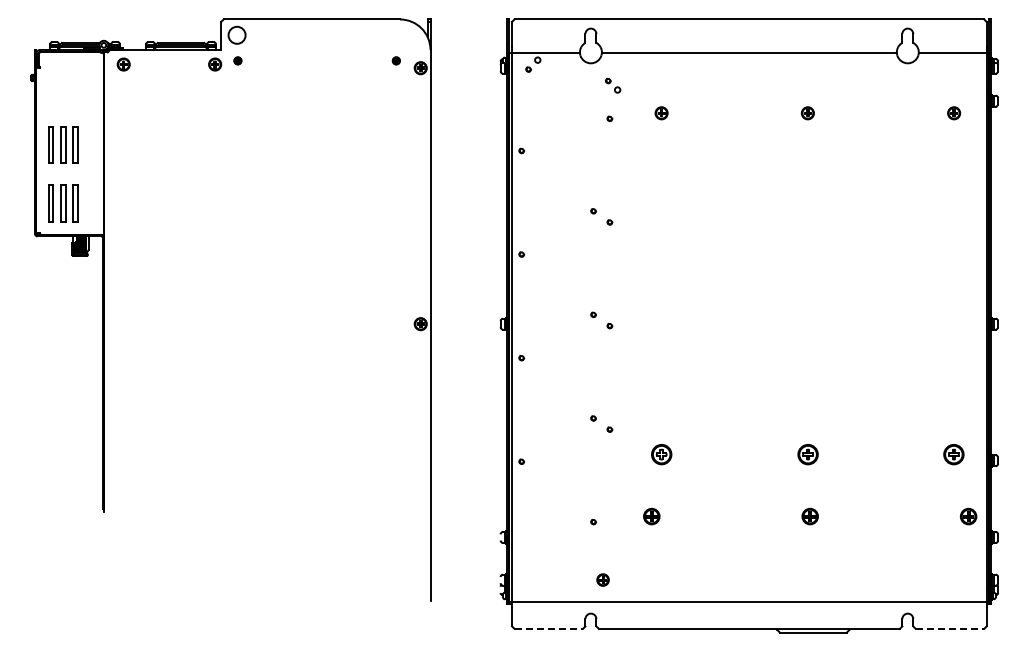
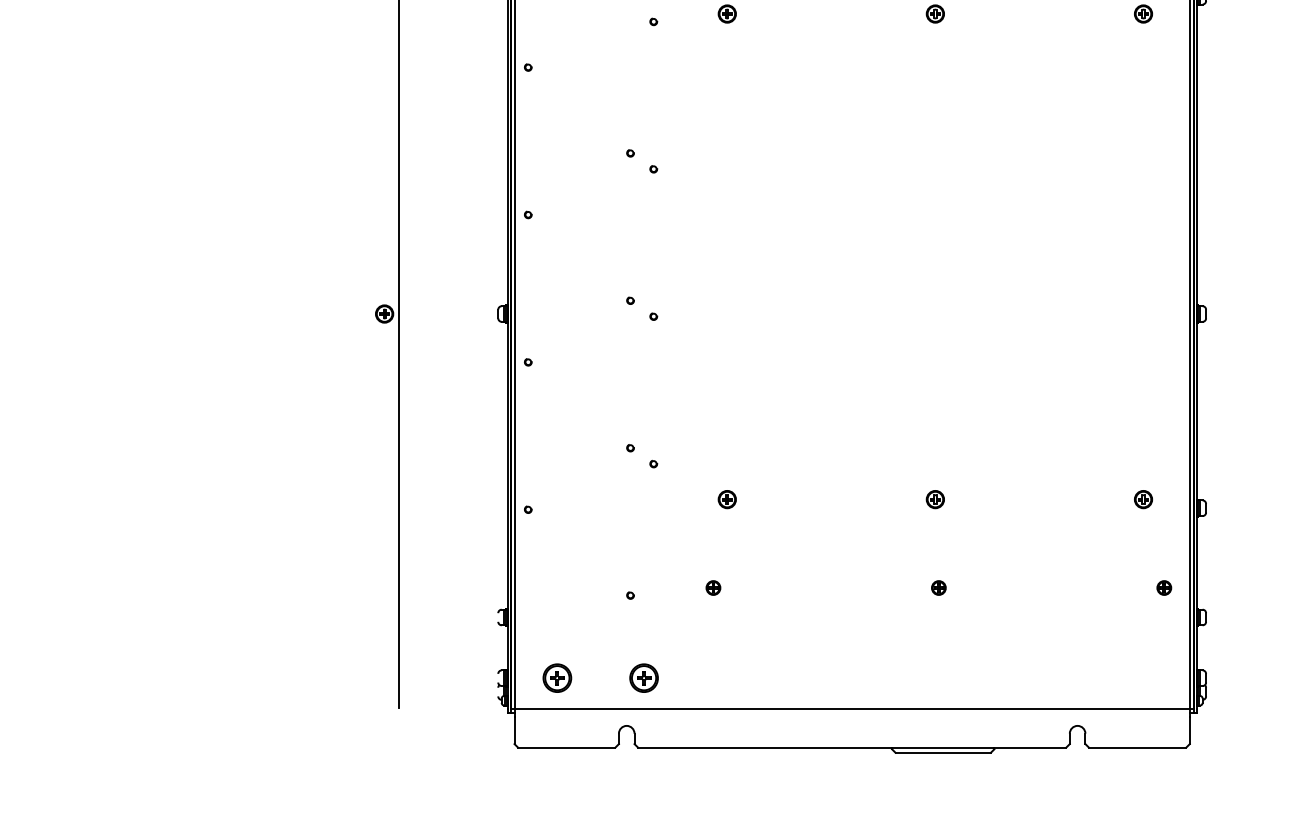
part: (661, 454) -> (727, 499), size x0.62
part: (807, 454) -> (934, 499), size x0.62
part: (954, 454) -> (1144, 499), size x0.62
part: (651, 516) -> (712, 587), size x0.62
part: (810, 516) -> (939, 587), size x0.62
part: (968, 516) -> (1163, 587), size x0.62
part: (541, 579) -> (556, 677), added
part: (602, 579) -> (643, 677), size x1.67
line: (549, 628) -> (567, 747), dashed -> solid
line: (950, 628) -> (1138, 747), dashed -> solid

